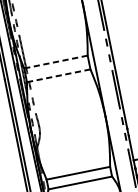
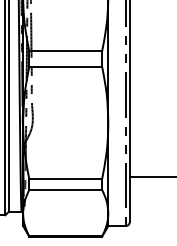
line: (55, 62) -> (65, 51), dashed -> solid
line: (59, 75) -> (66, 66), dashed -> solid

